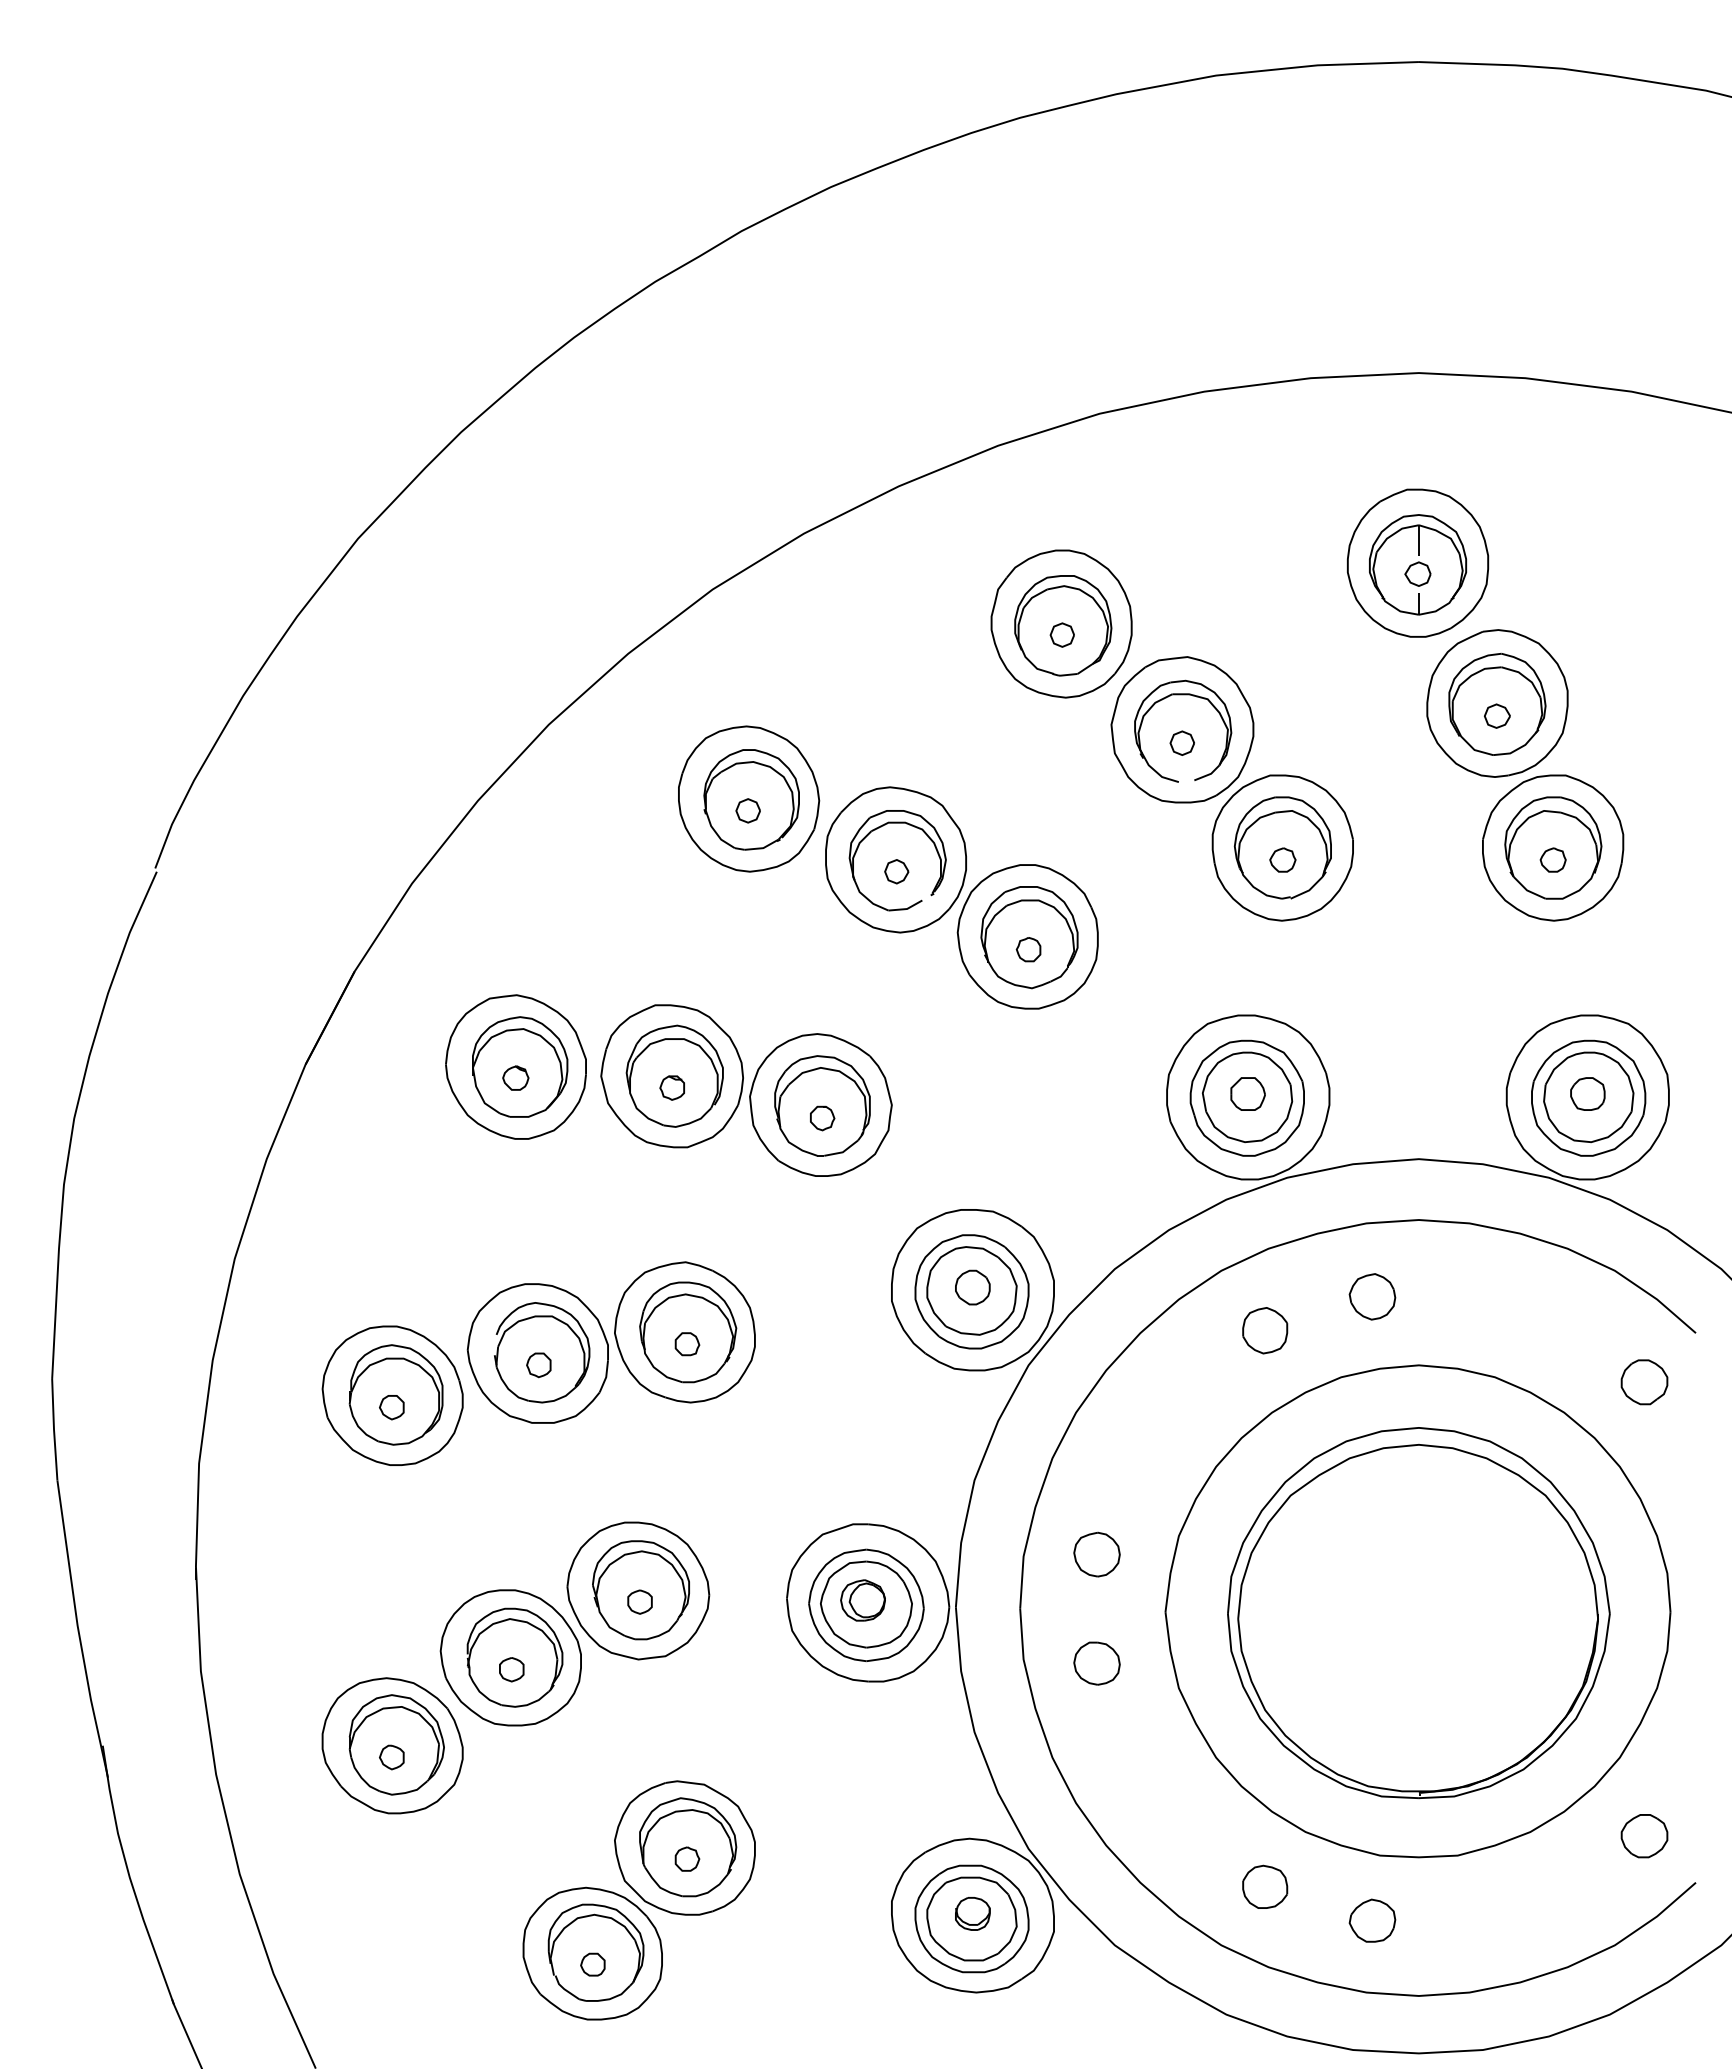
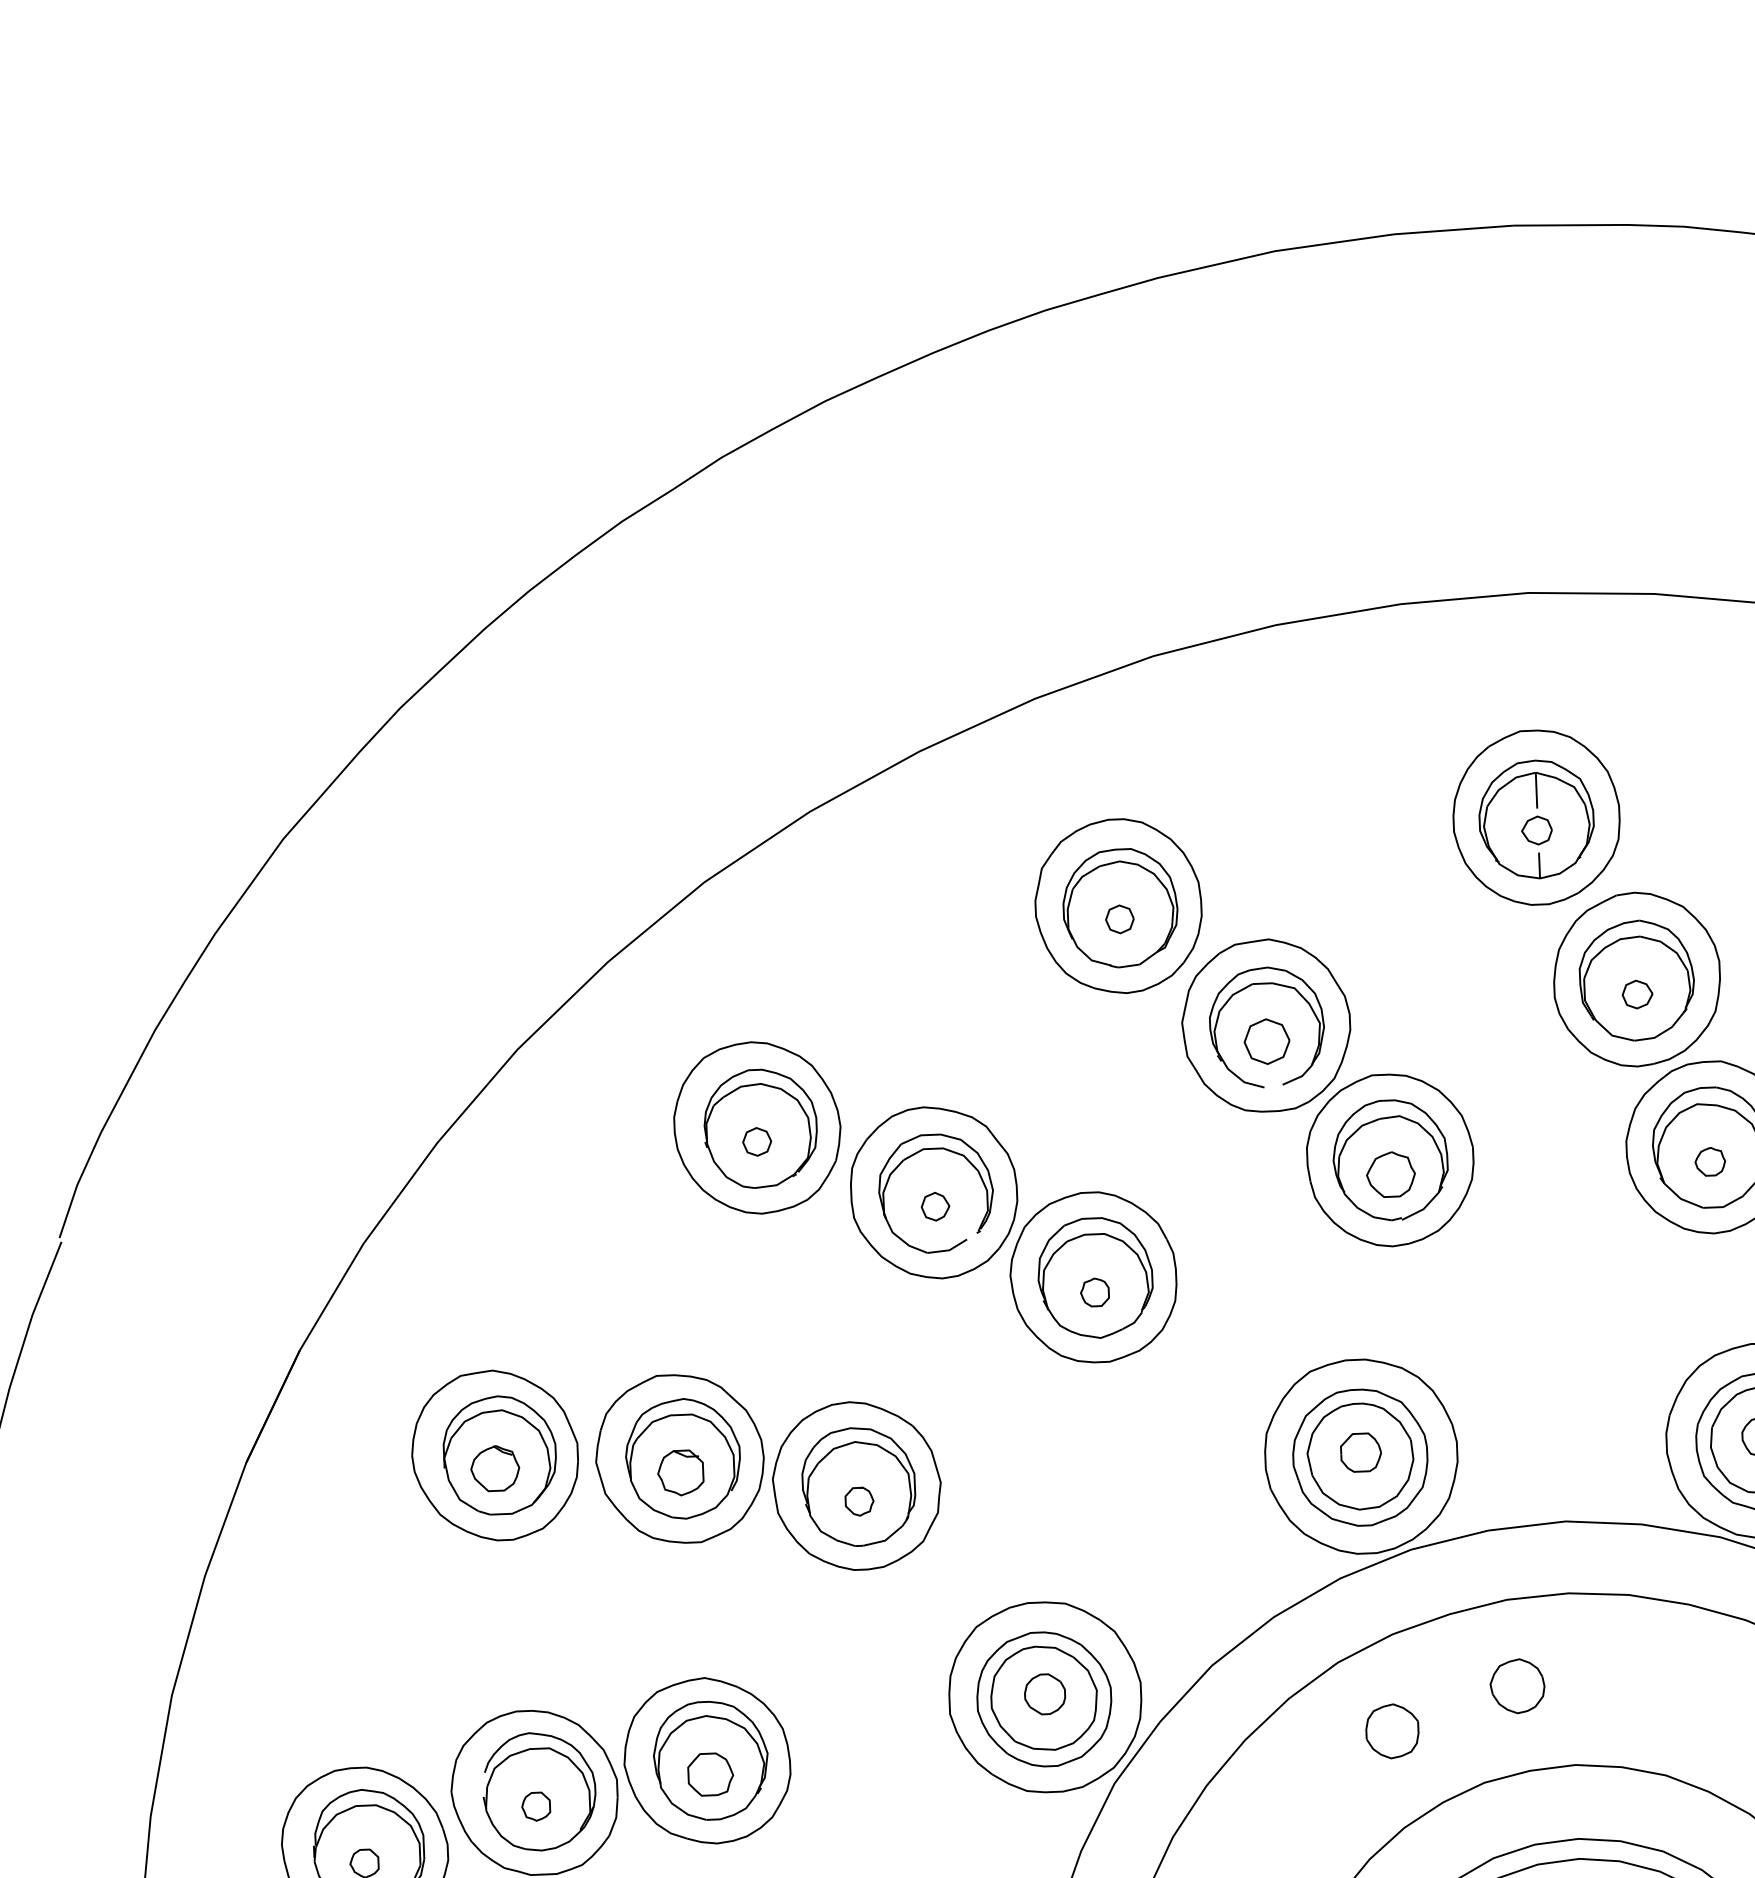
part: (1181, 742) -> (1265, 1040), size x1.6
part: (1282, 859) -> (1390, 1173), size x1.6
part: (515, 1077) -> (494, 1467), size x1.6
part: (671, 1087) -> (679, 1472), size x1.6
part: (687, 1344) -> (710, 1775), size x1.6

